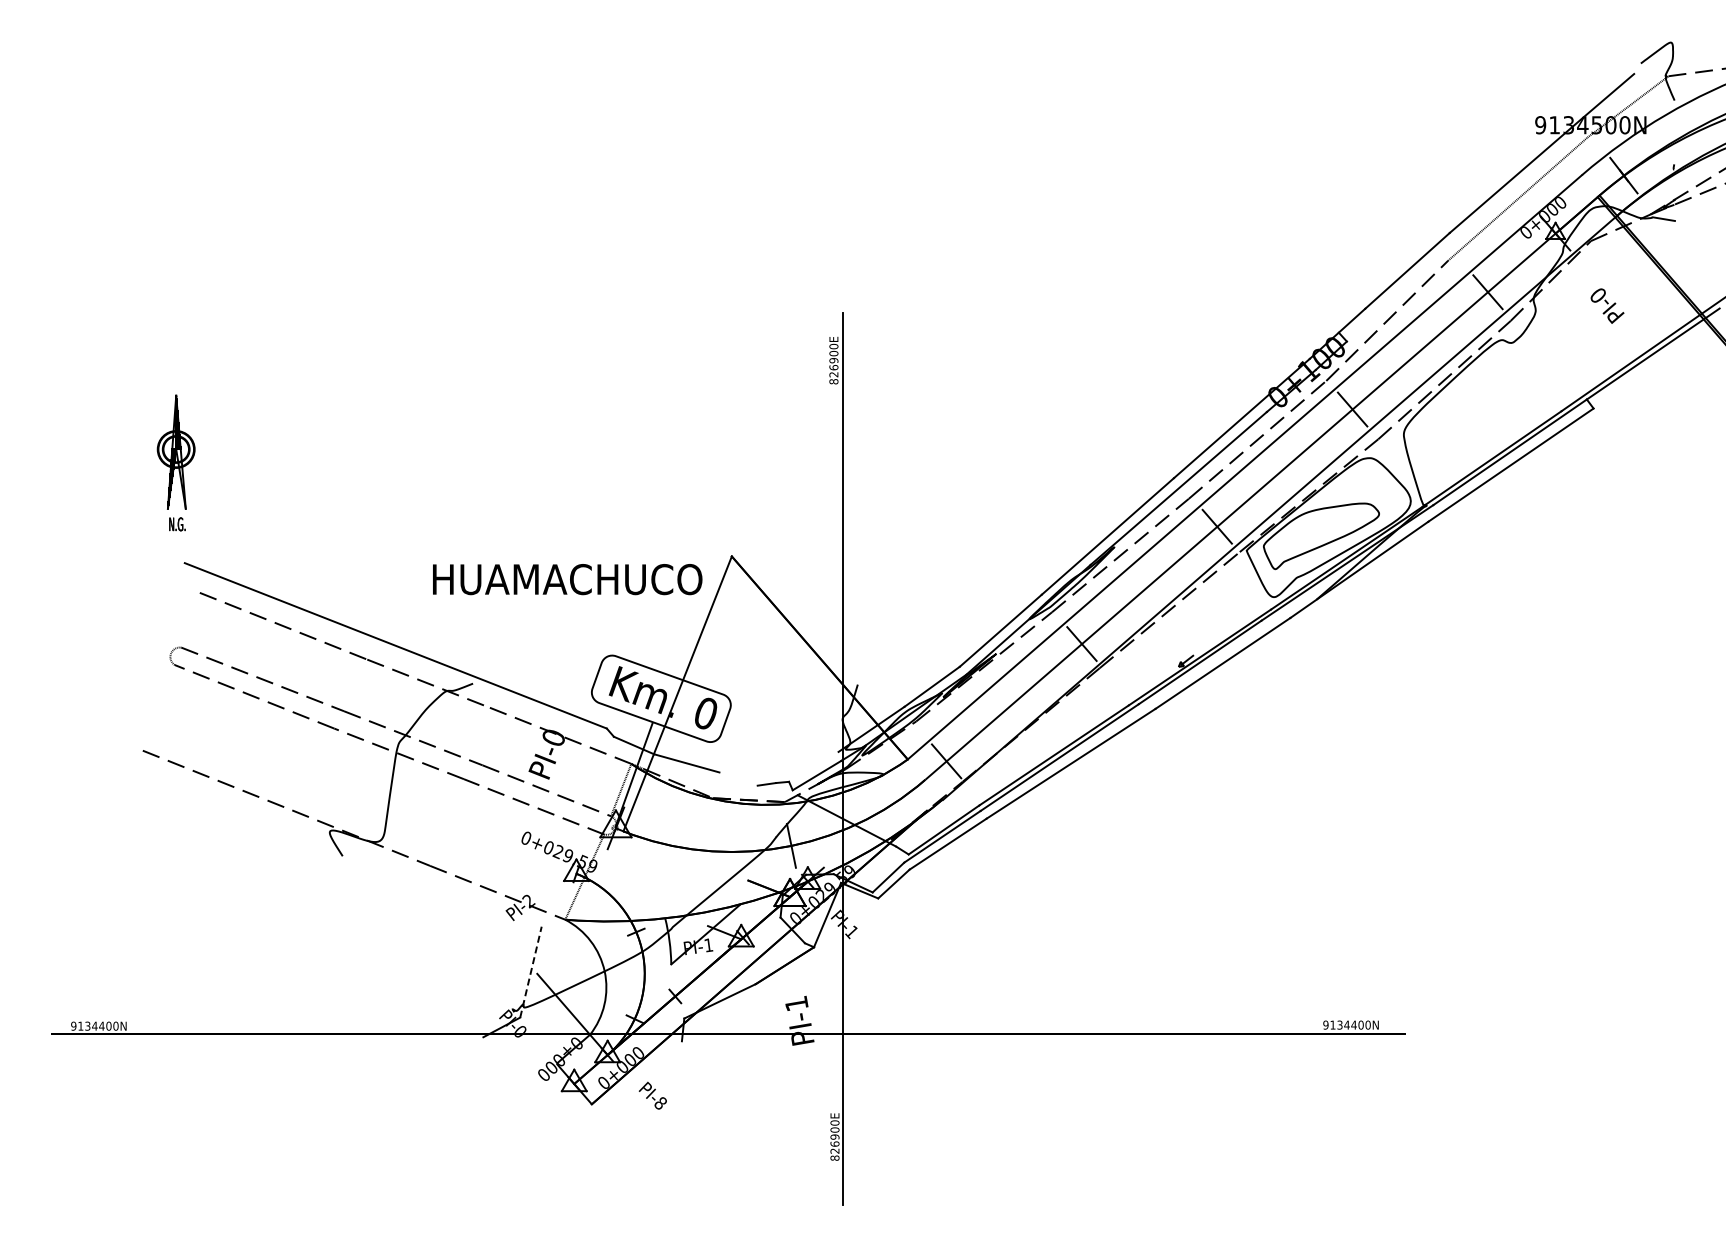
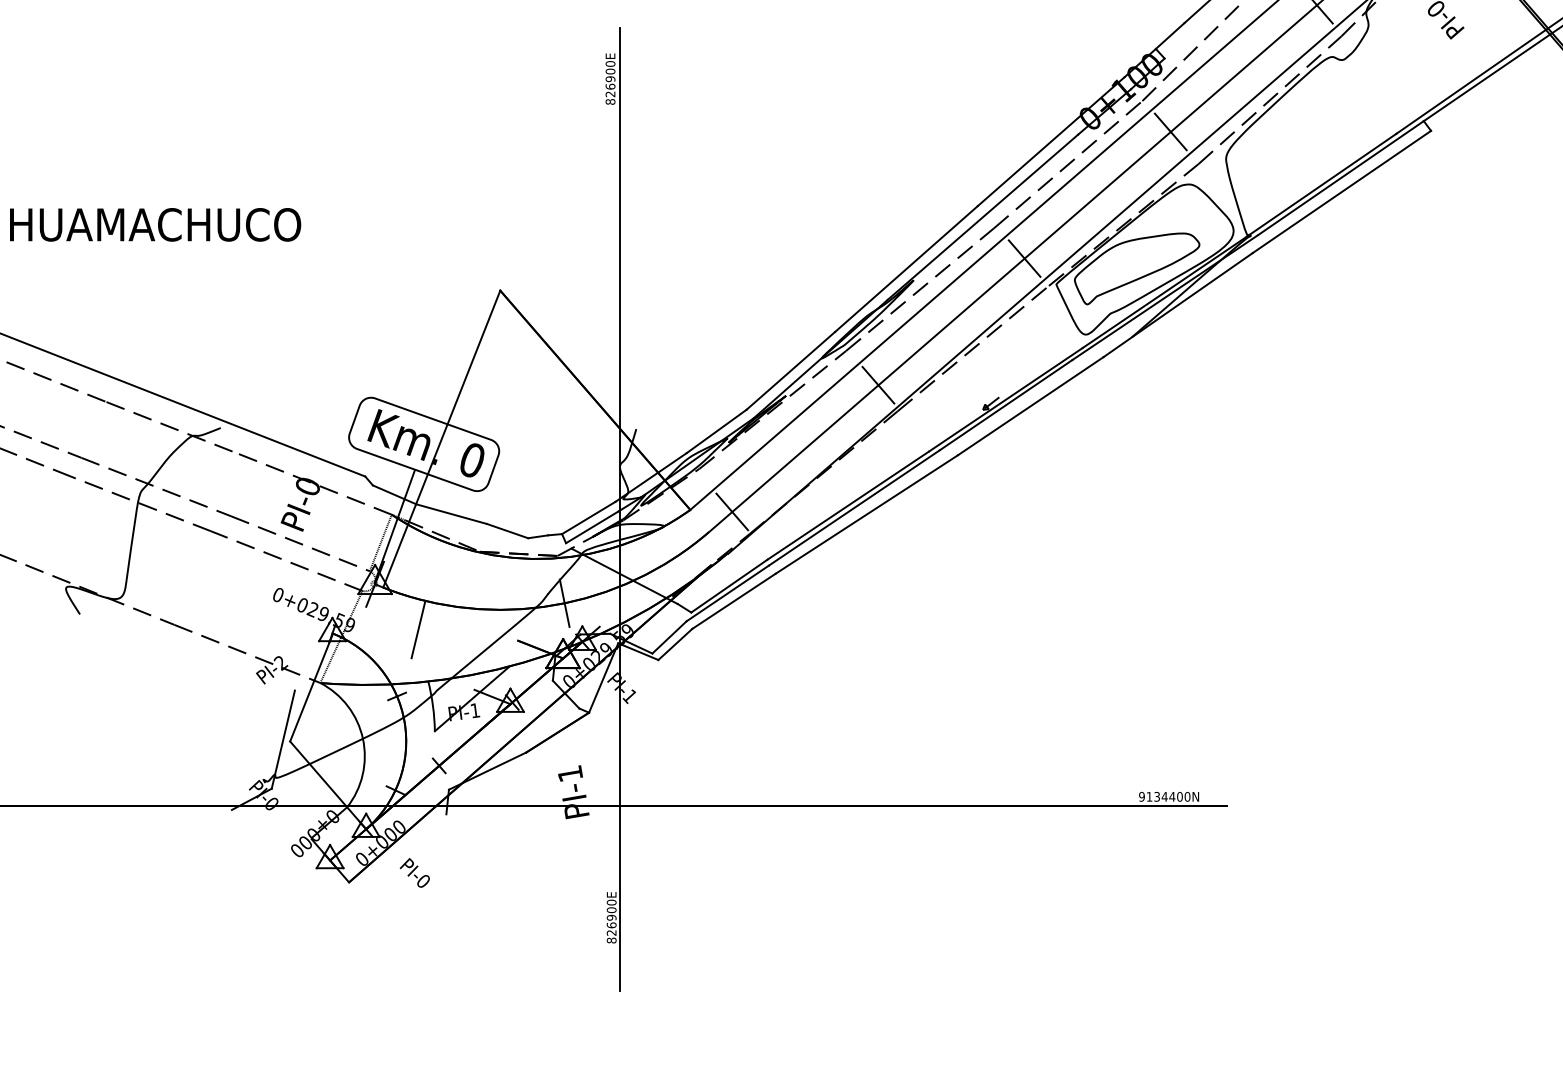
text: (567, 579) -> (155, 224), moved
line: (813, 766) -> (588, 517), added
line: (738, 778) -> (507, 530), added
line: (655, 869) -> (417, 628), added
line: (556, 923) -> (310, 687), added
line: (530, 972) -> (282, 740), dashed -> solid
text: (660, 1103) -> (423, 881), PI-8 -> PI-0

